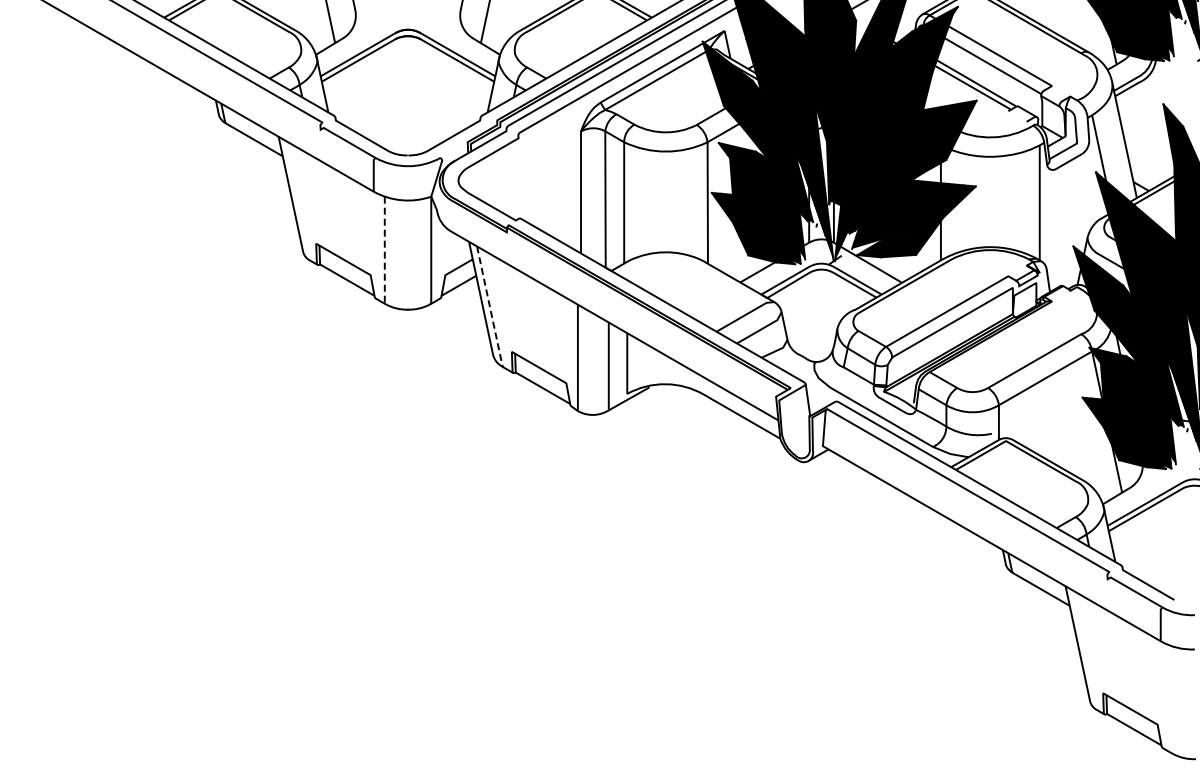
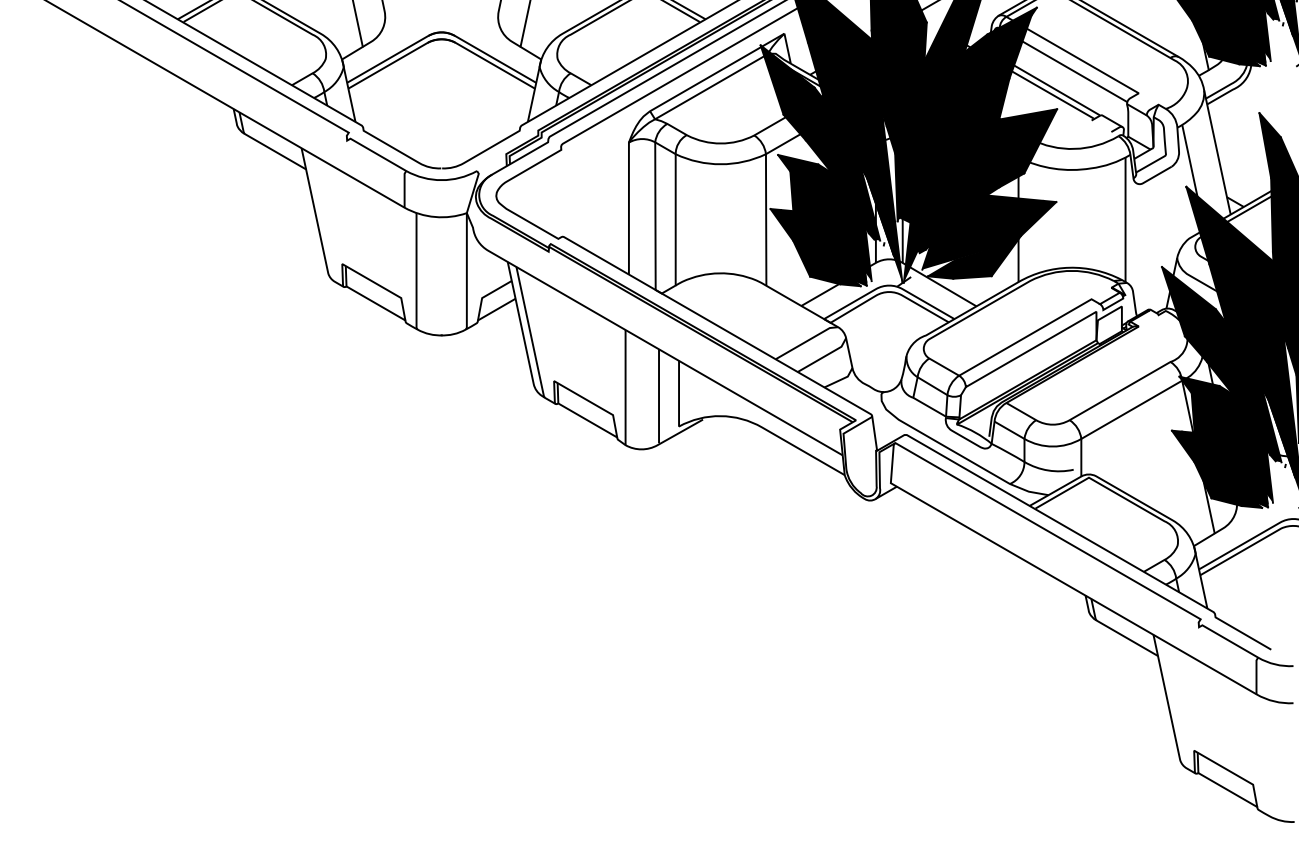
line: (384, 251) -> (416, 272), dashed -> solid
line: (490, 308) -> (530, 334), dashed -> solid

